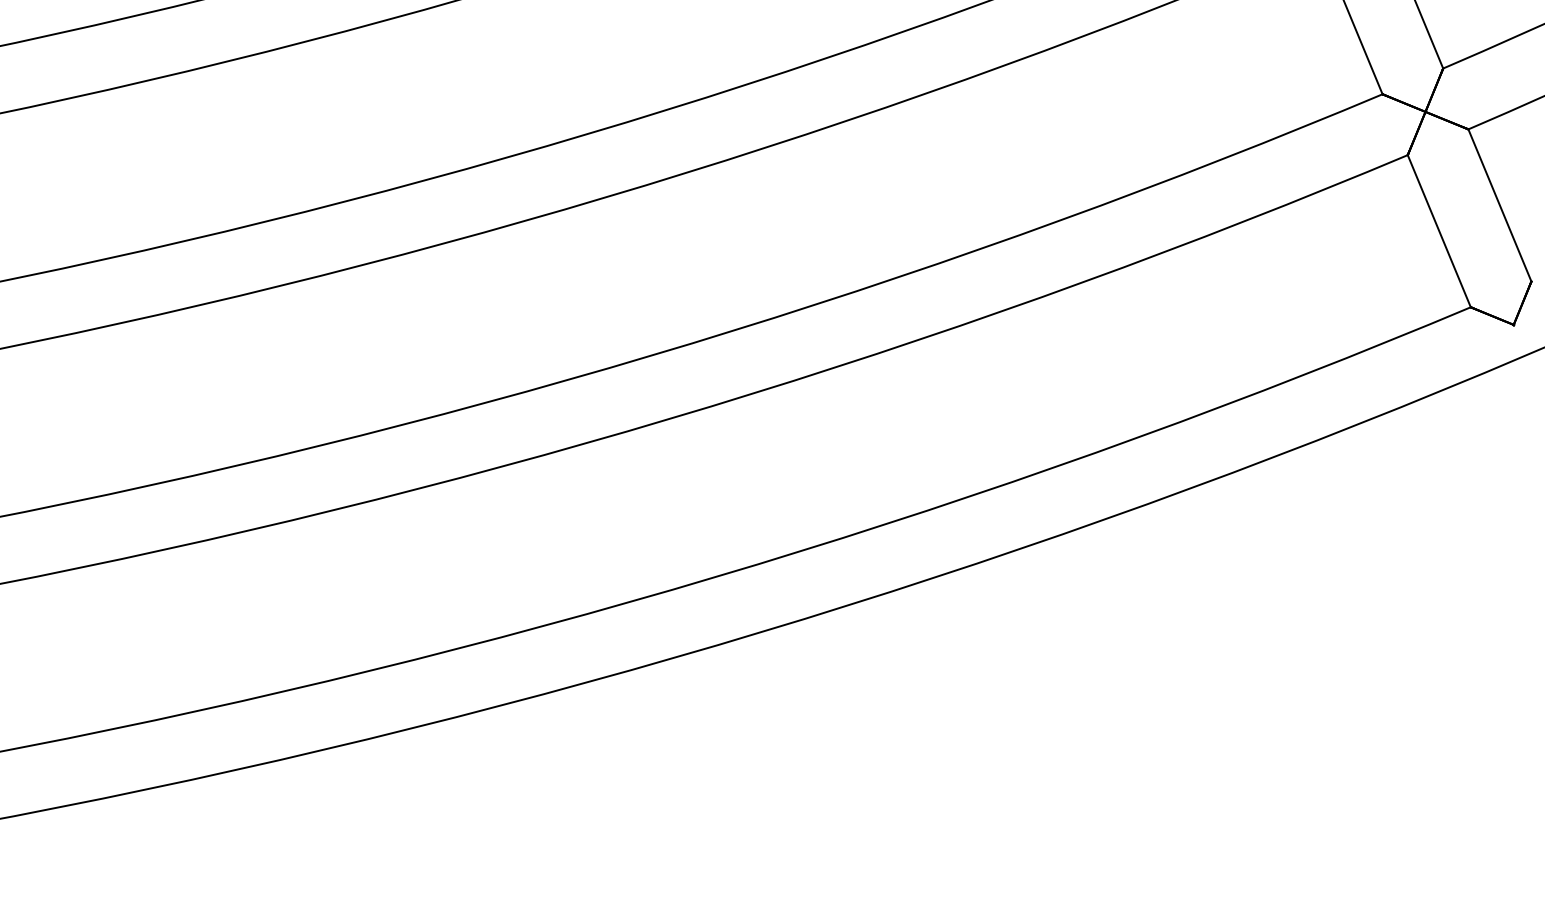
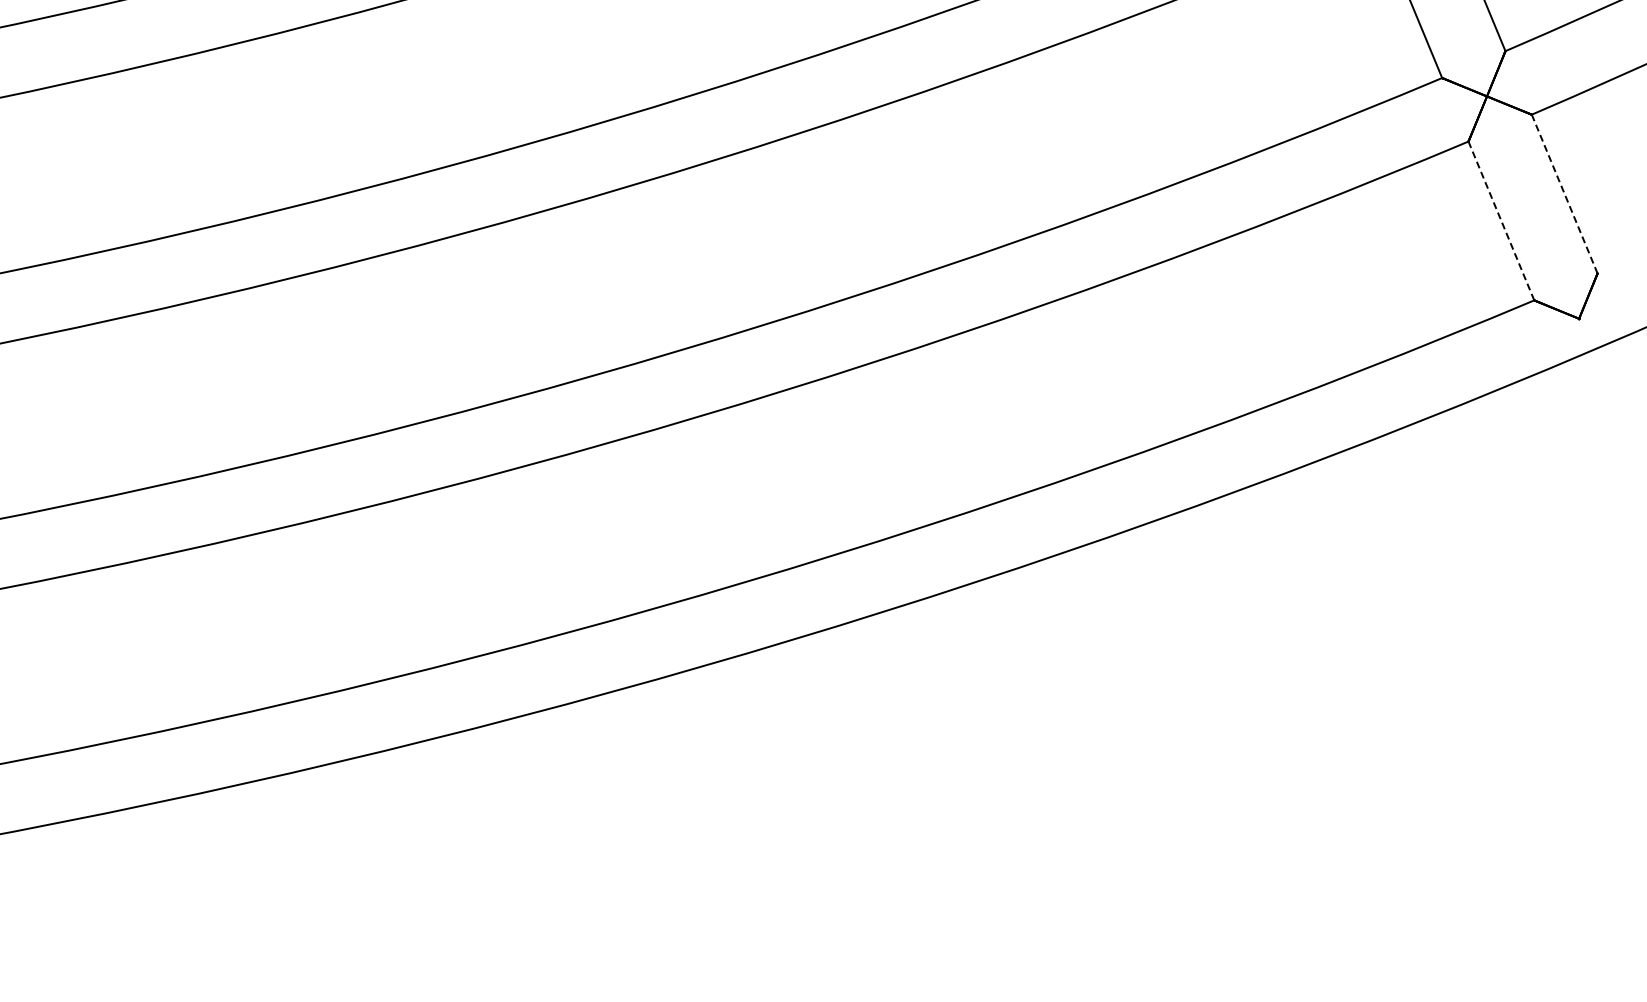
line: (1499, 205) -> (1564, 194), solid -> dashed
line: (1439, 230) -> (1501, 220), solid -> dashed

